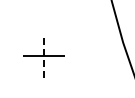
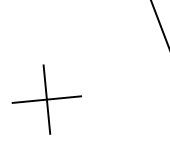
line: (43, 55) -> (46, 98), dashed -> solid

